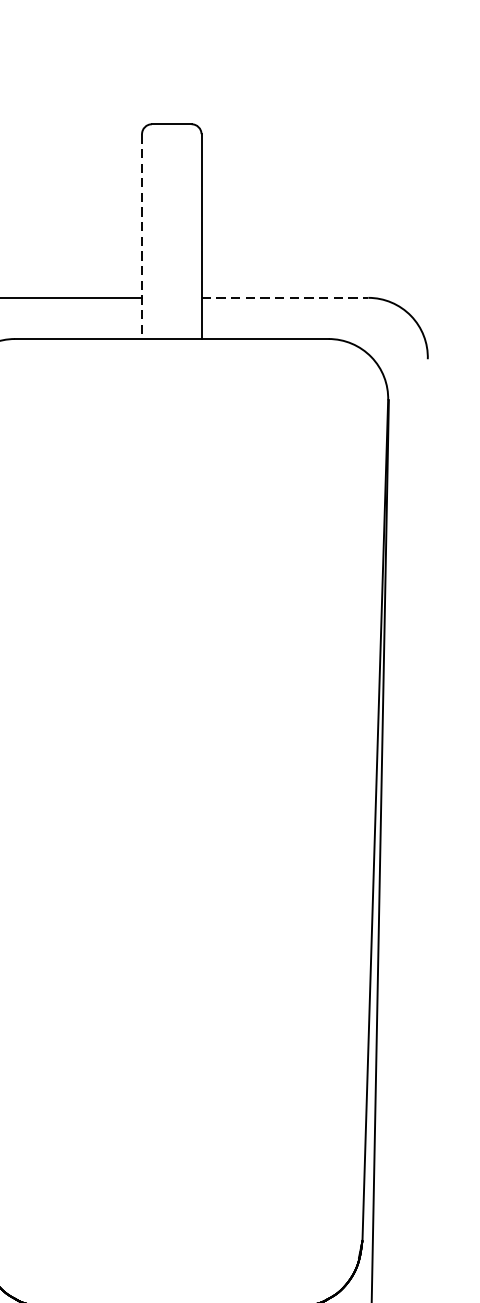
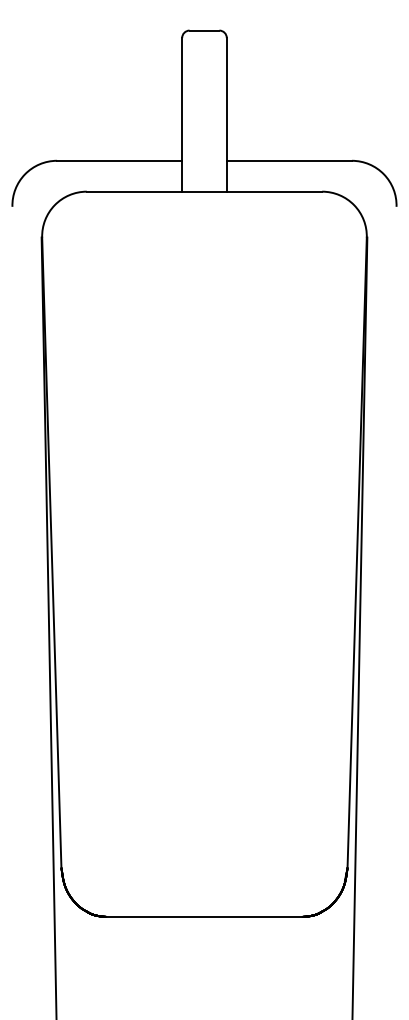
line: (142, 236) -> (182, 114), dashed -> solid
line: (285, 297) -> (289, 160), dashed -> solid

